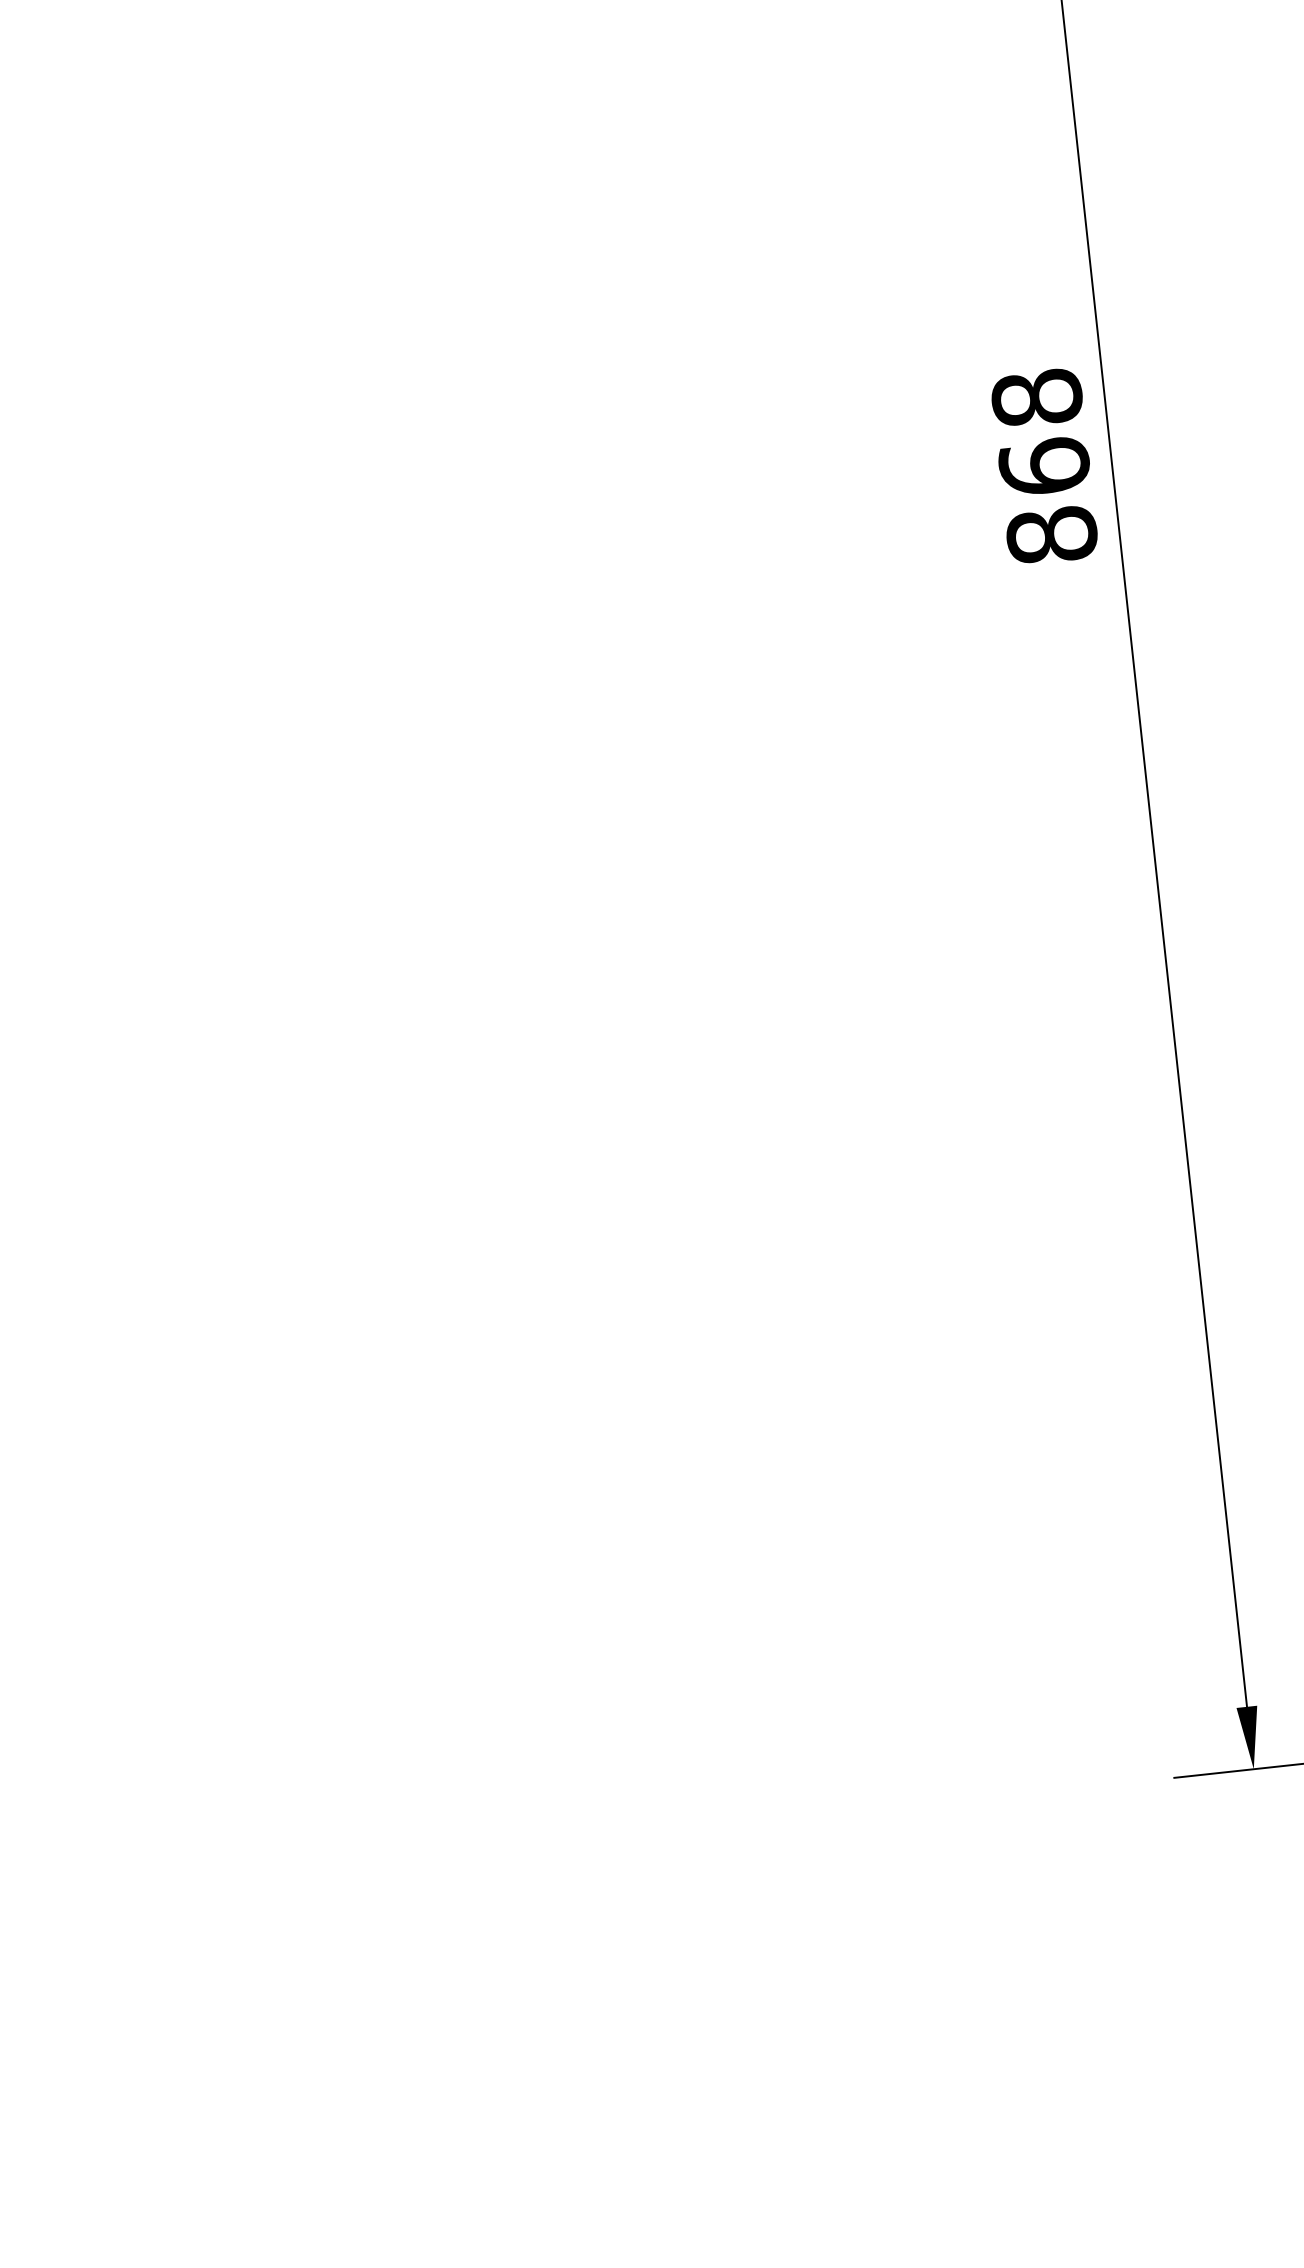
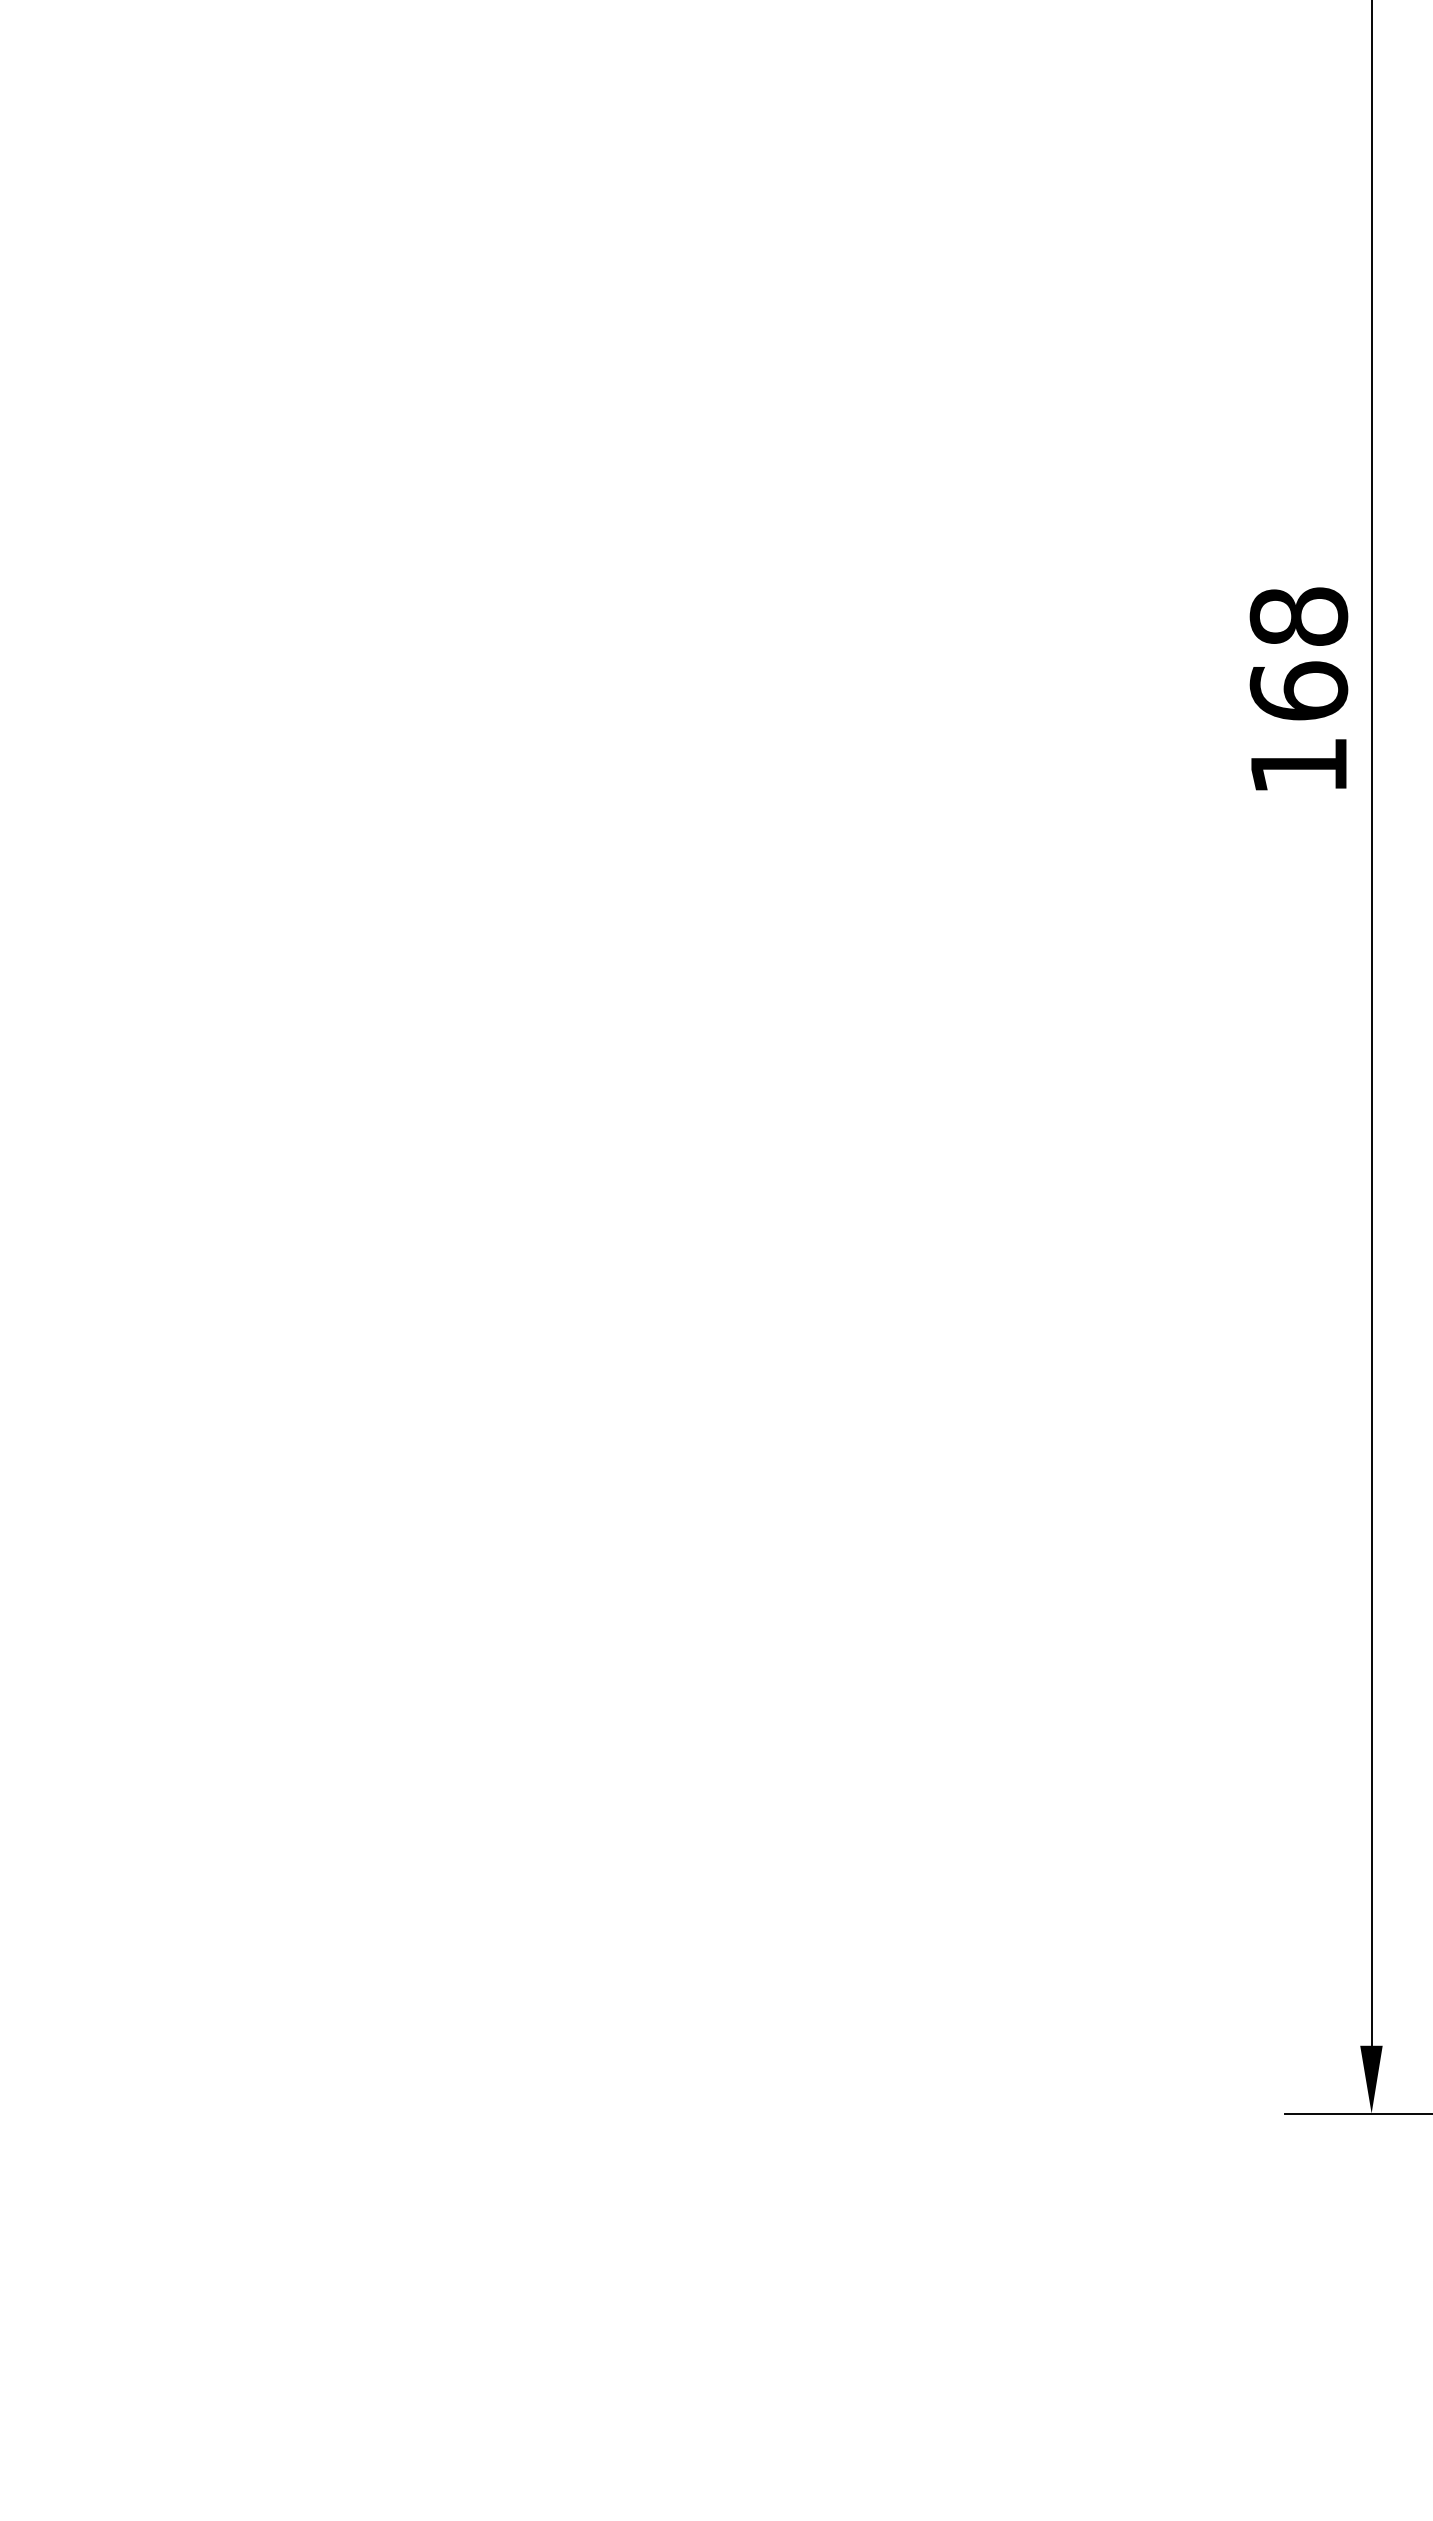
text: (1051, 535) -> (1298, 765), 868 -> 168

